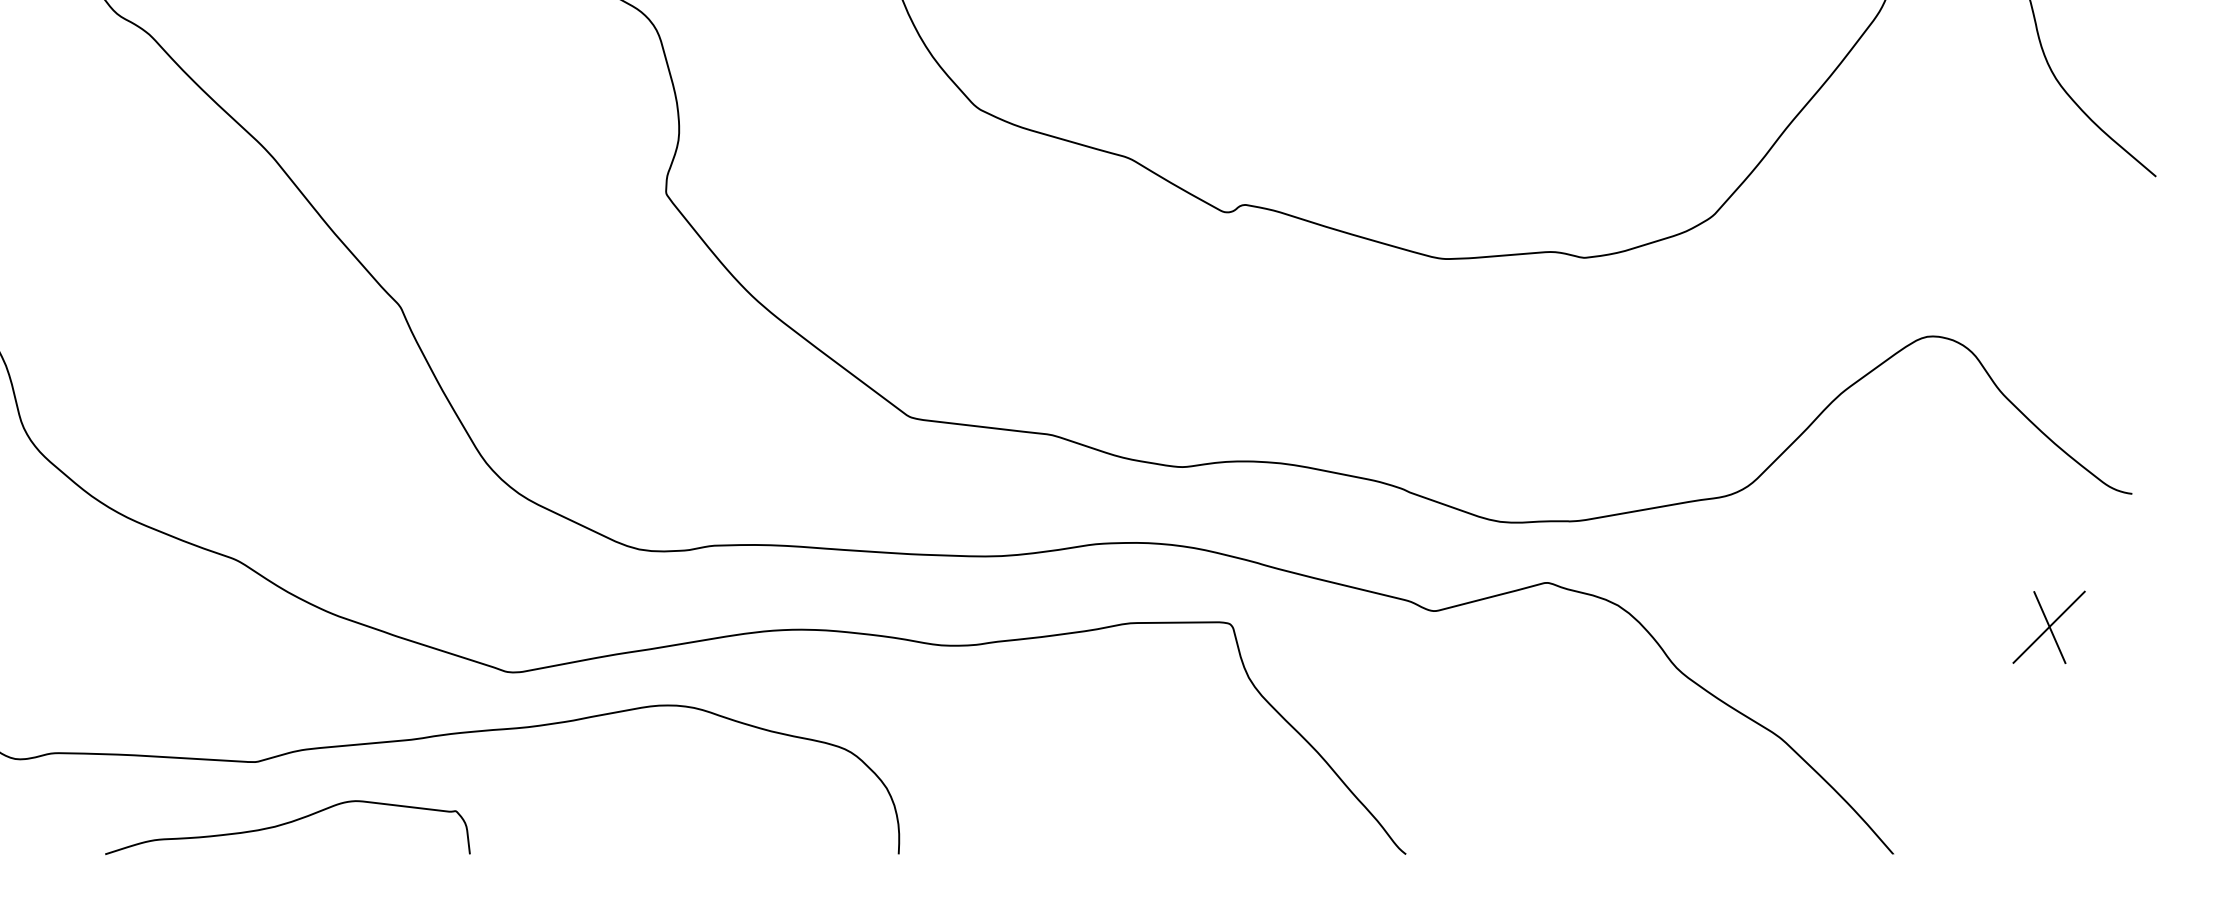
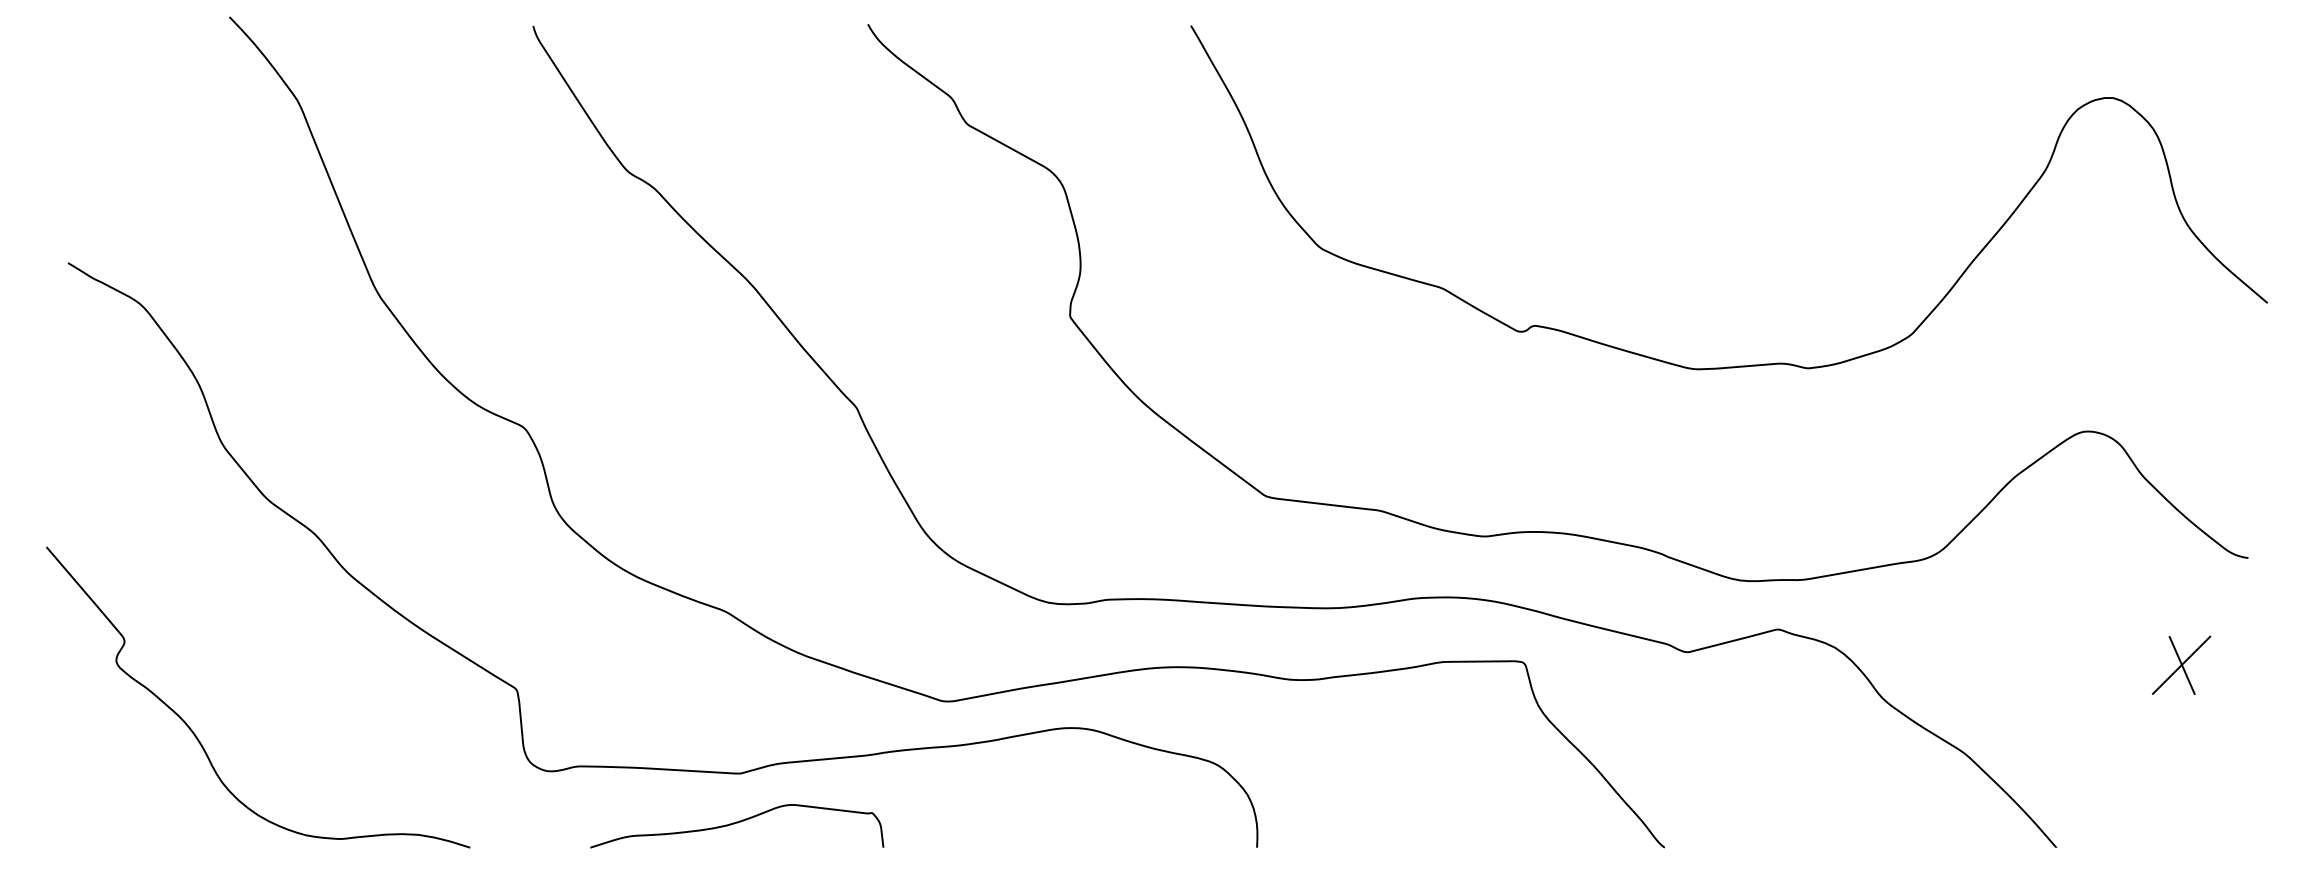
curve: (288, 824) -> (737, 823), moved

